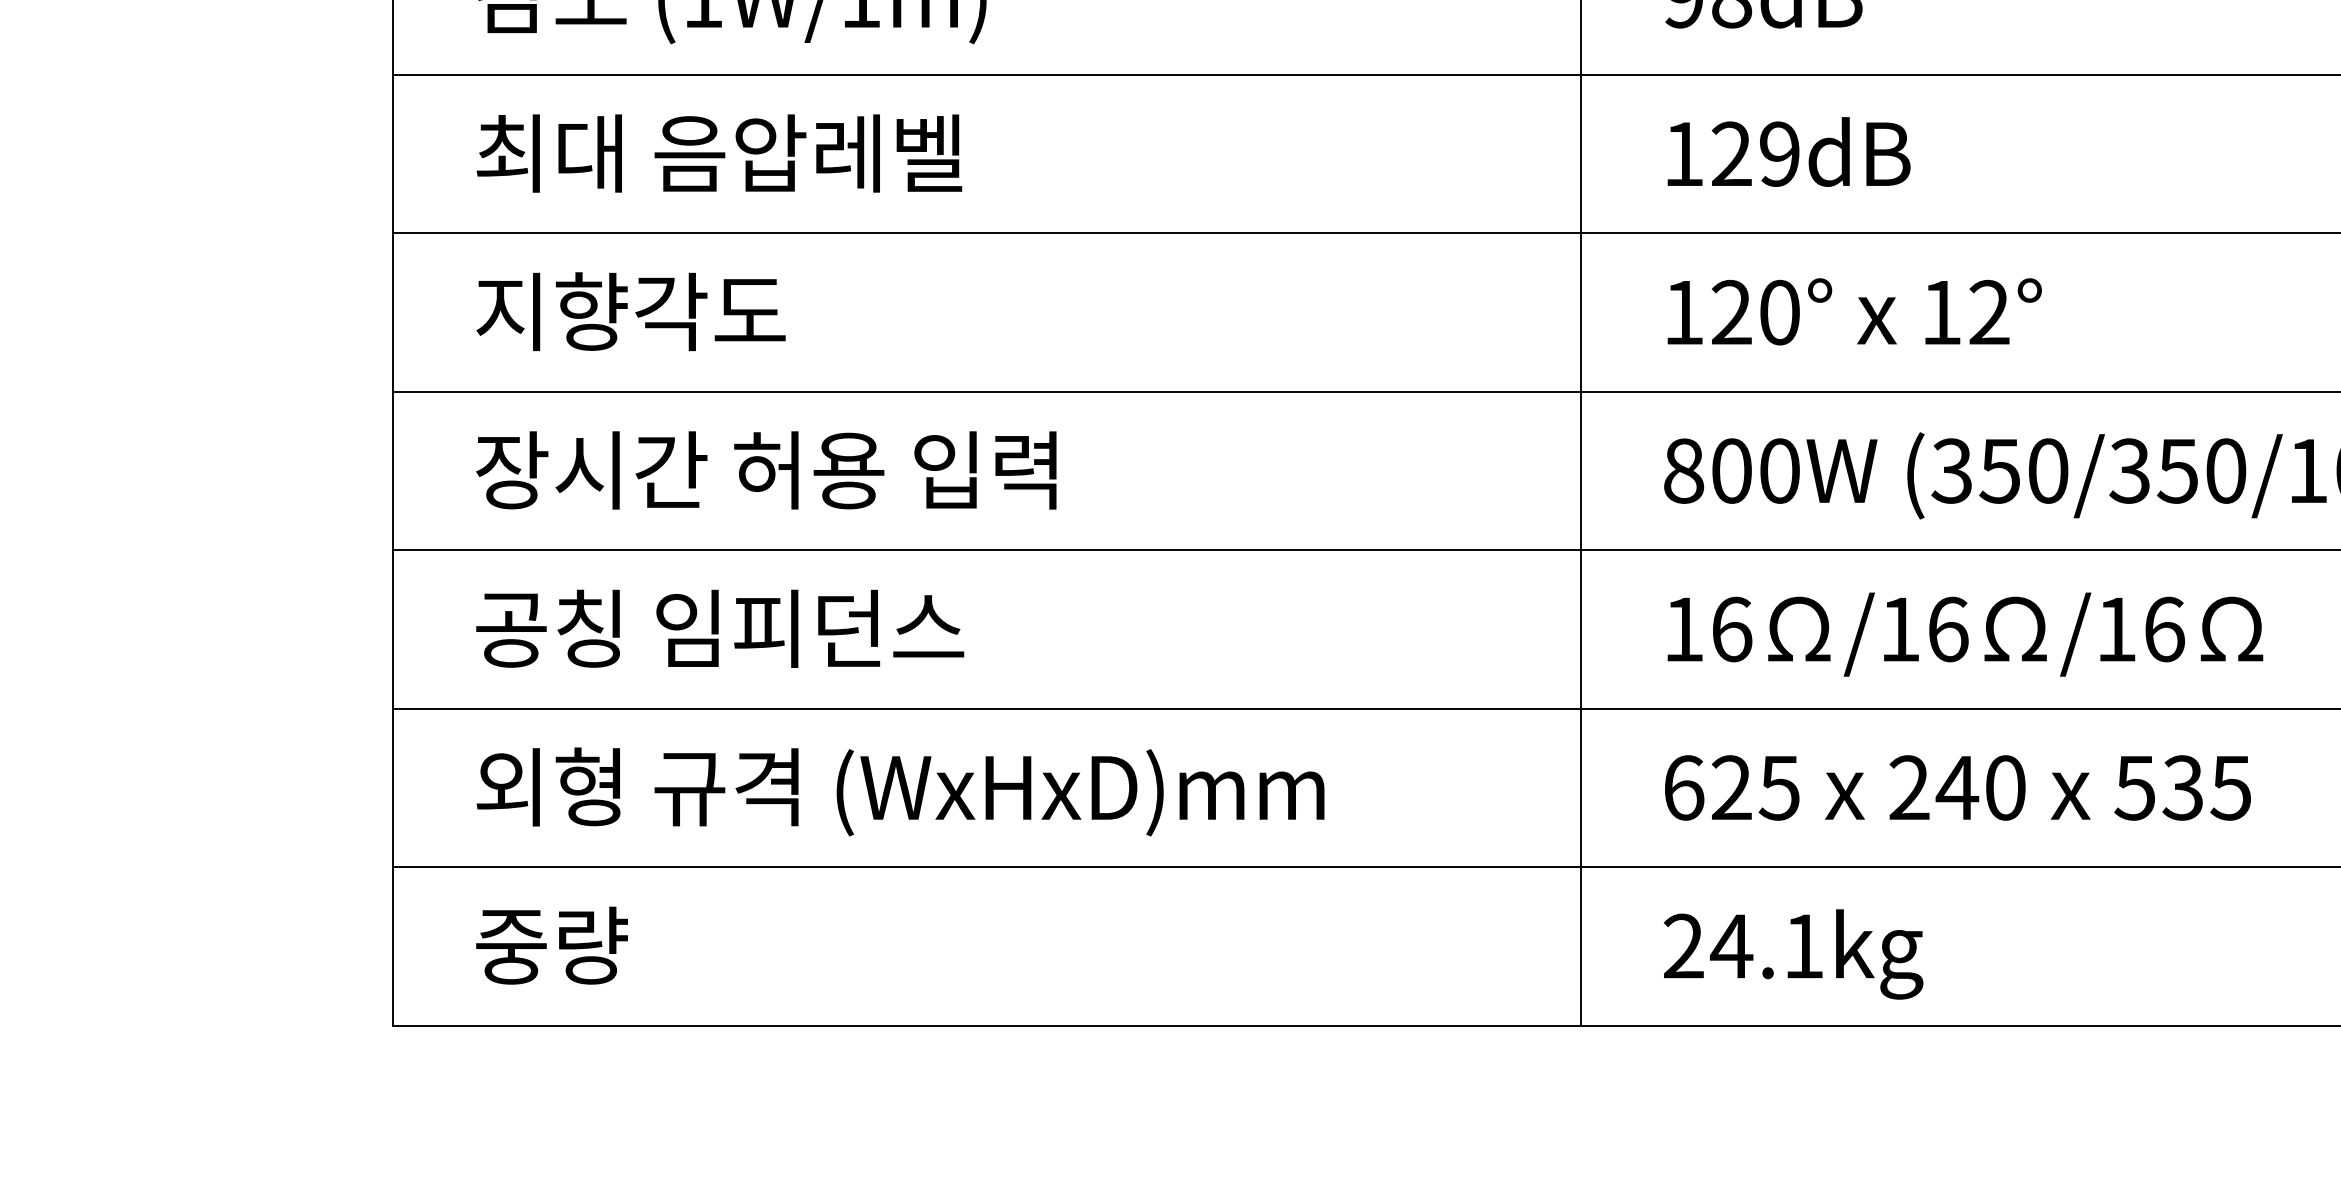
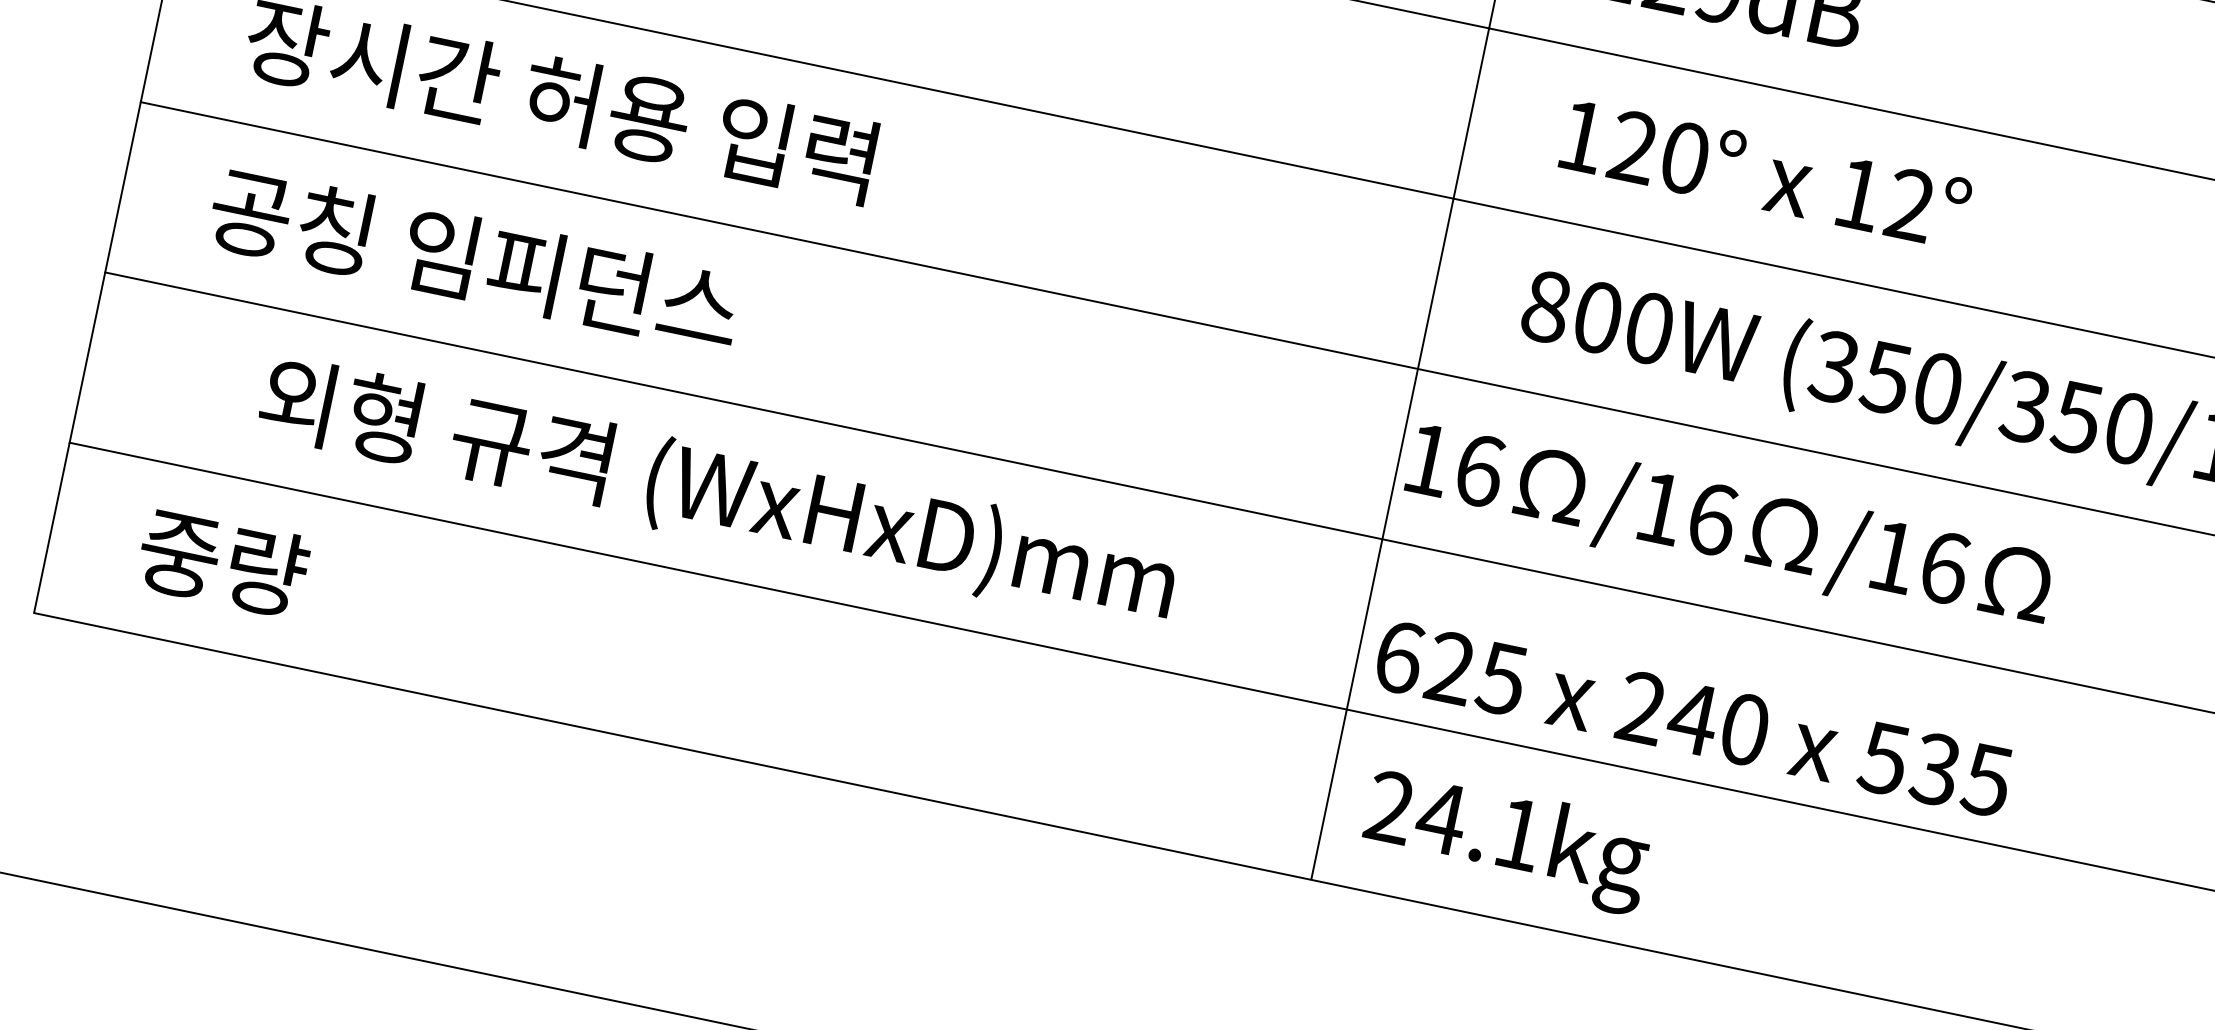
text: (1965, 634) -> (1729, 528), moved
text: (1957, 787) -> (1693, 718), moved
text: (900, 791) -> (717, 493), moved
text: (1793, 954) -> (1506, 840), moved

